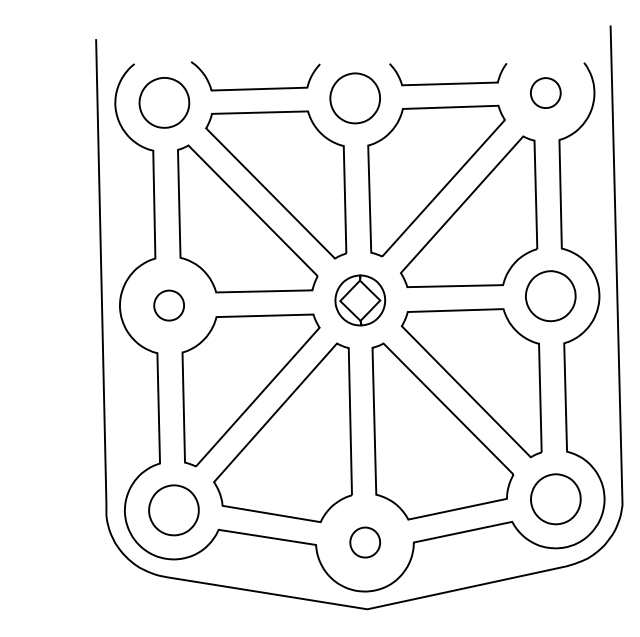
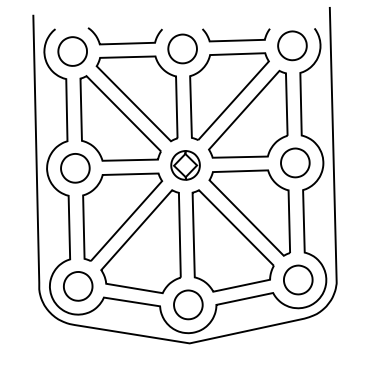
part: (545, 92) -> (292, 45), size x1.67
part: (169, 305) -> (75, 168), size x1.67
part: (365, 541) -> (188, 304), size x1.67

